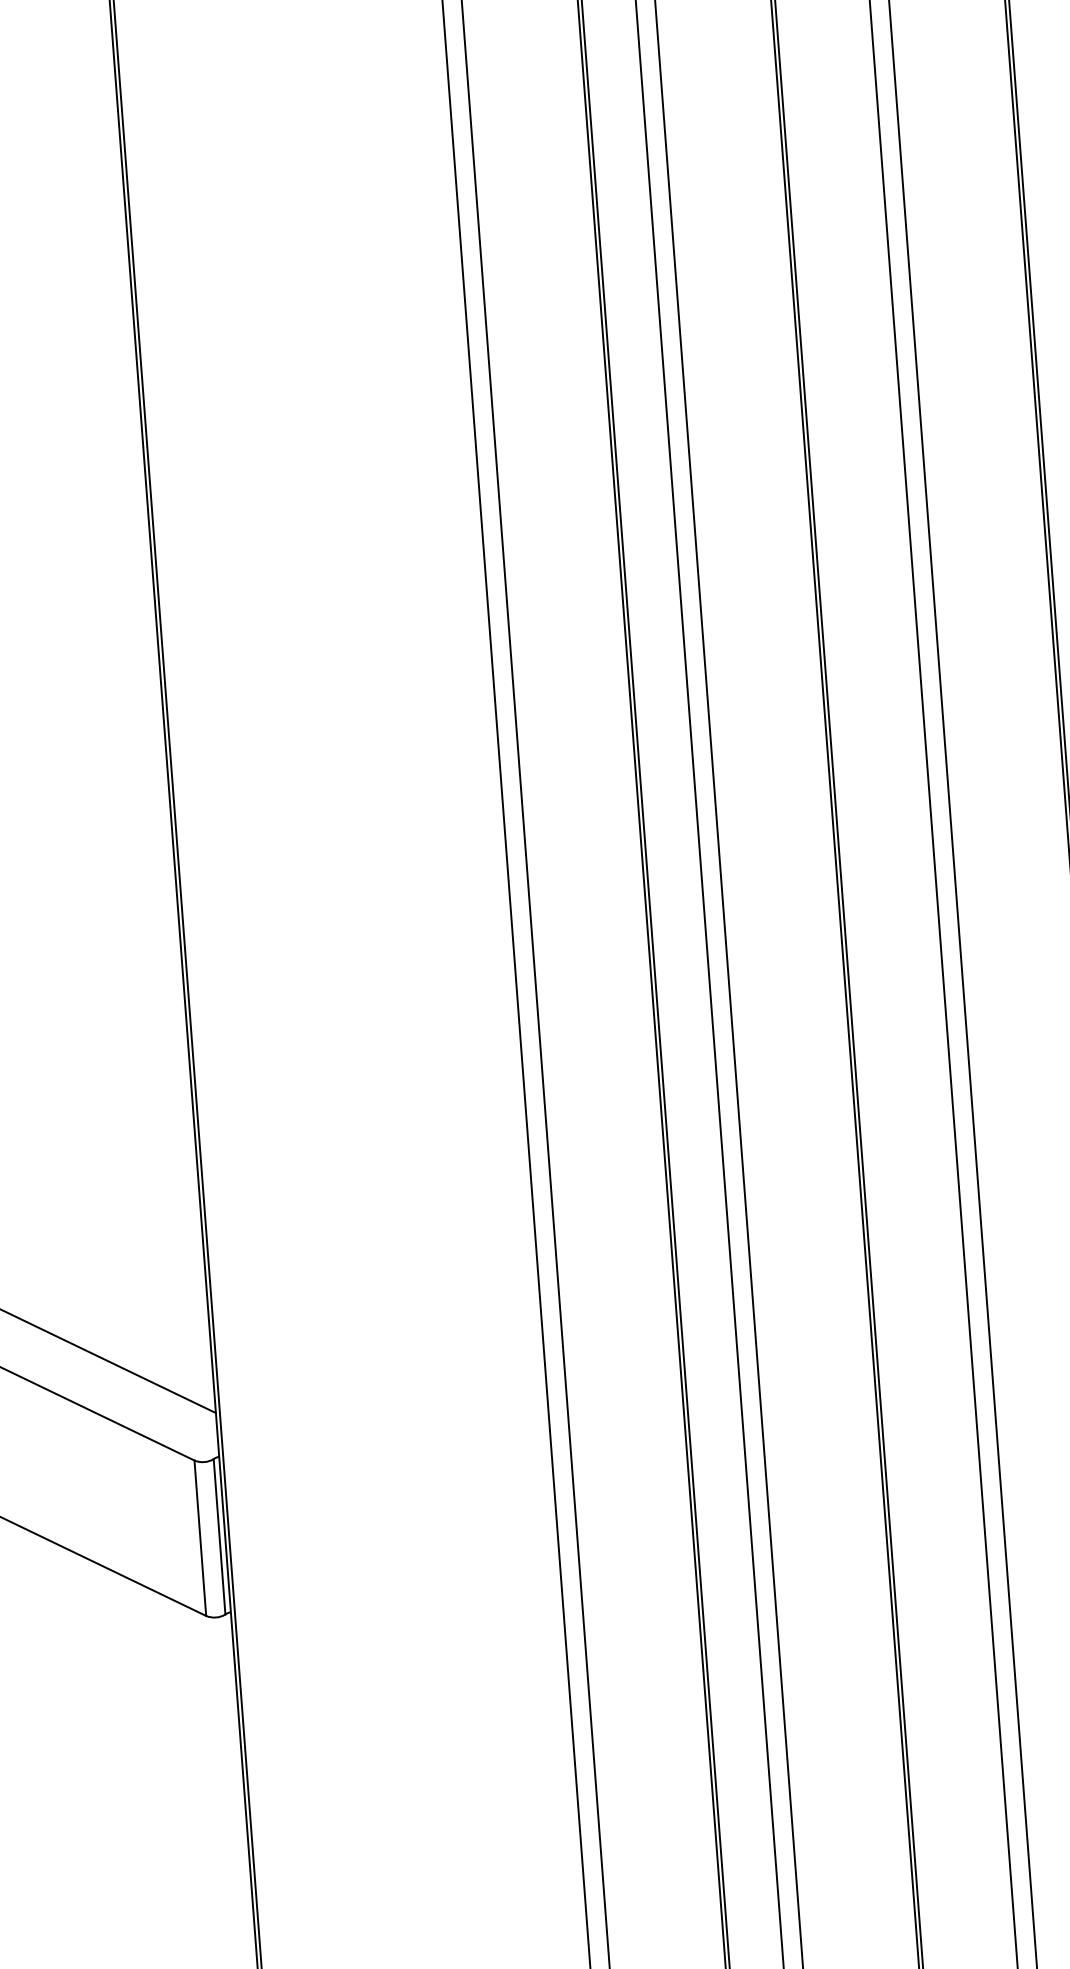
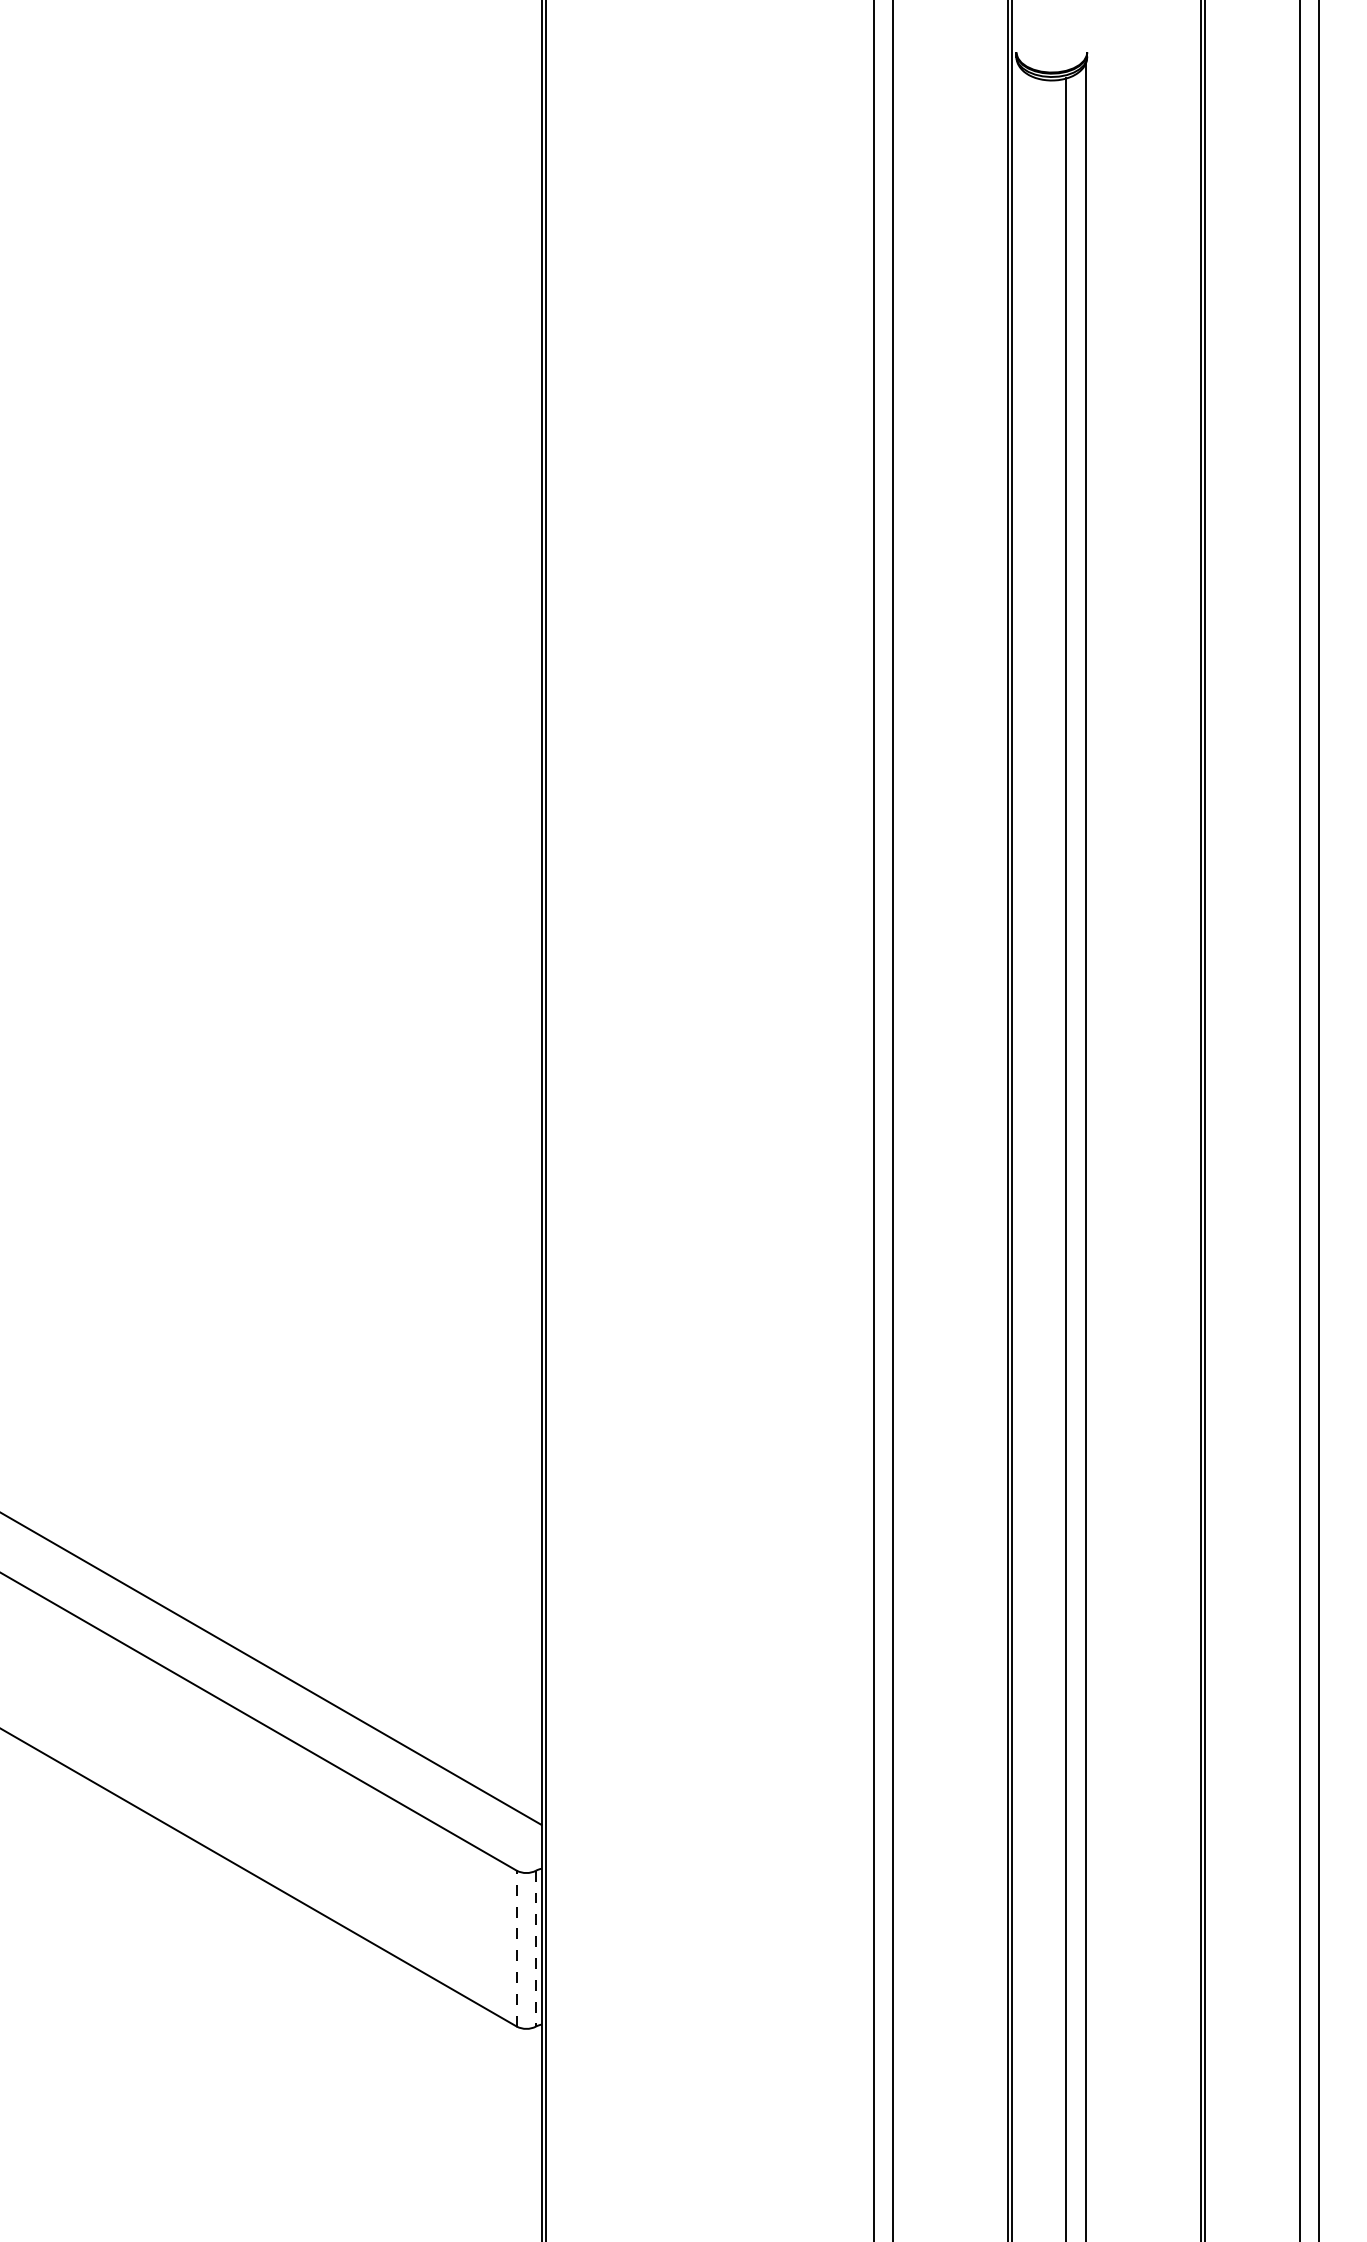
line: (219, 1536) -> (536, 1948), solid -> dashed
line: (200, 1538) -> (516, 1948), solid -> dashed

